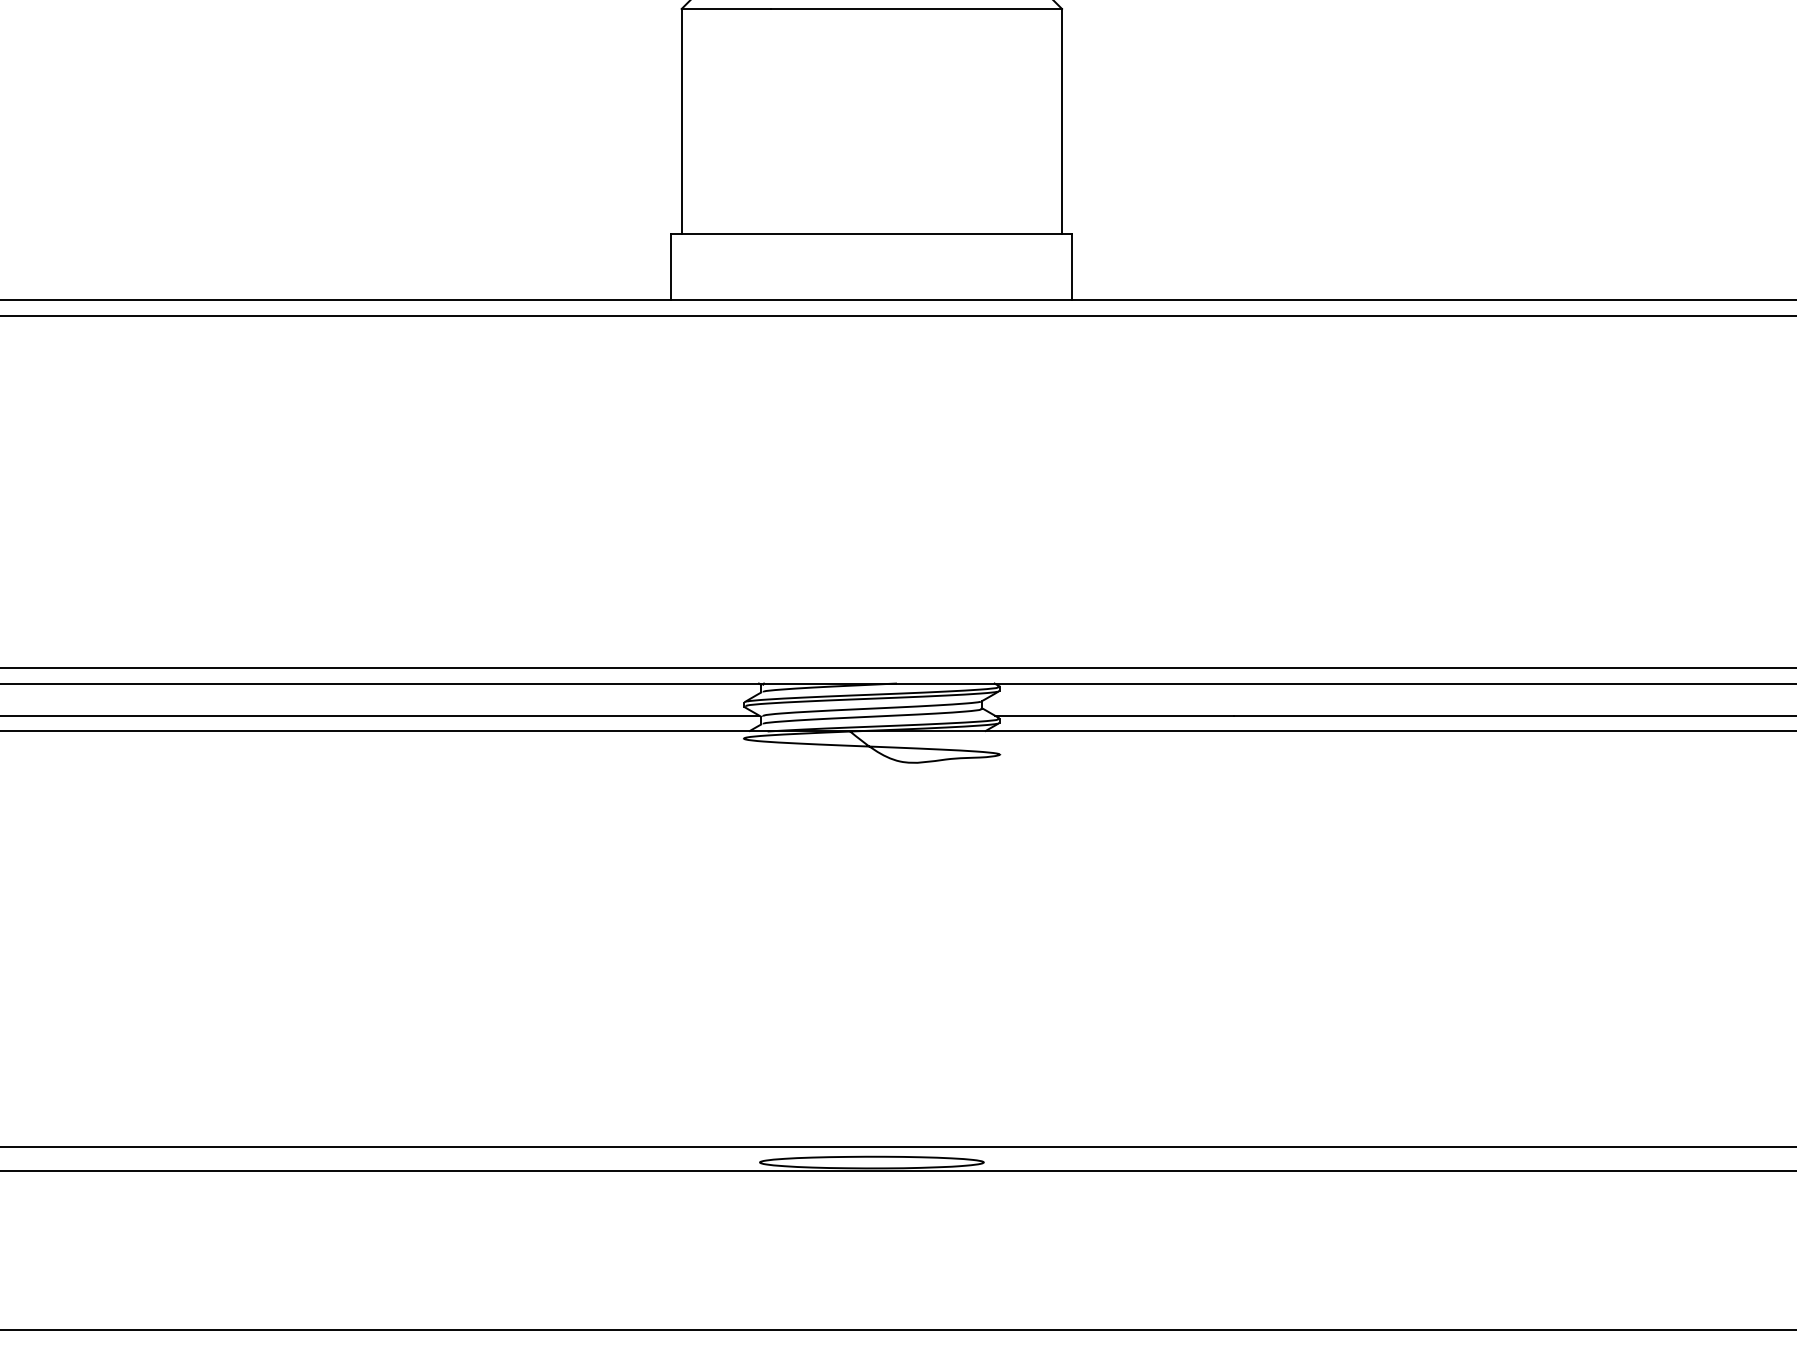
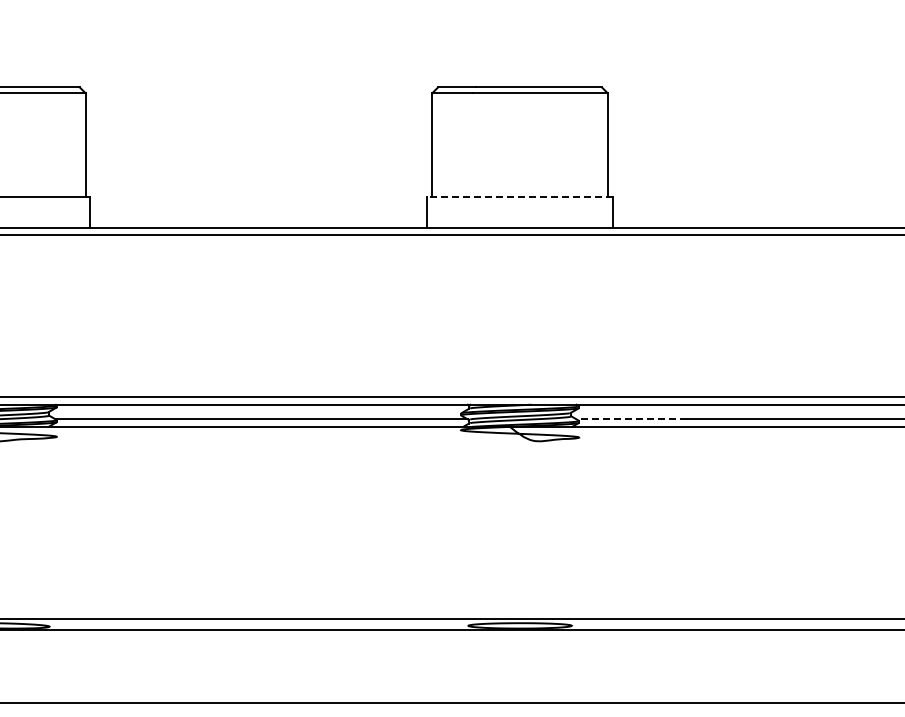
line: (872, 234) -> (520, 197), solid -> dashed
line: (1113, 715) -> (631, 419), solid -> dashed

